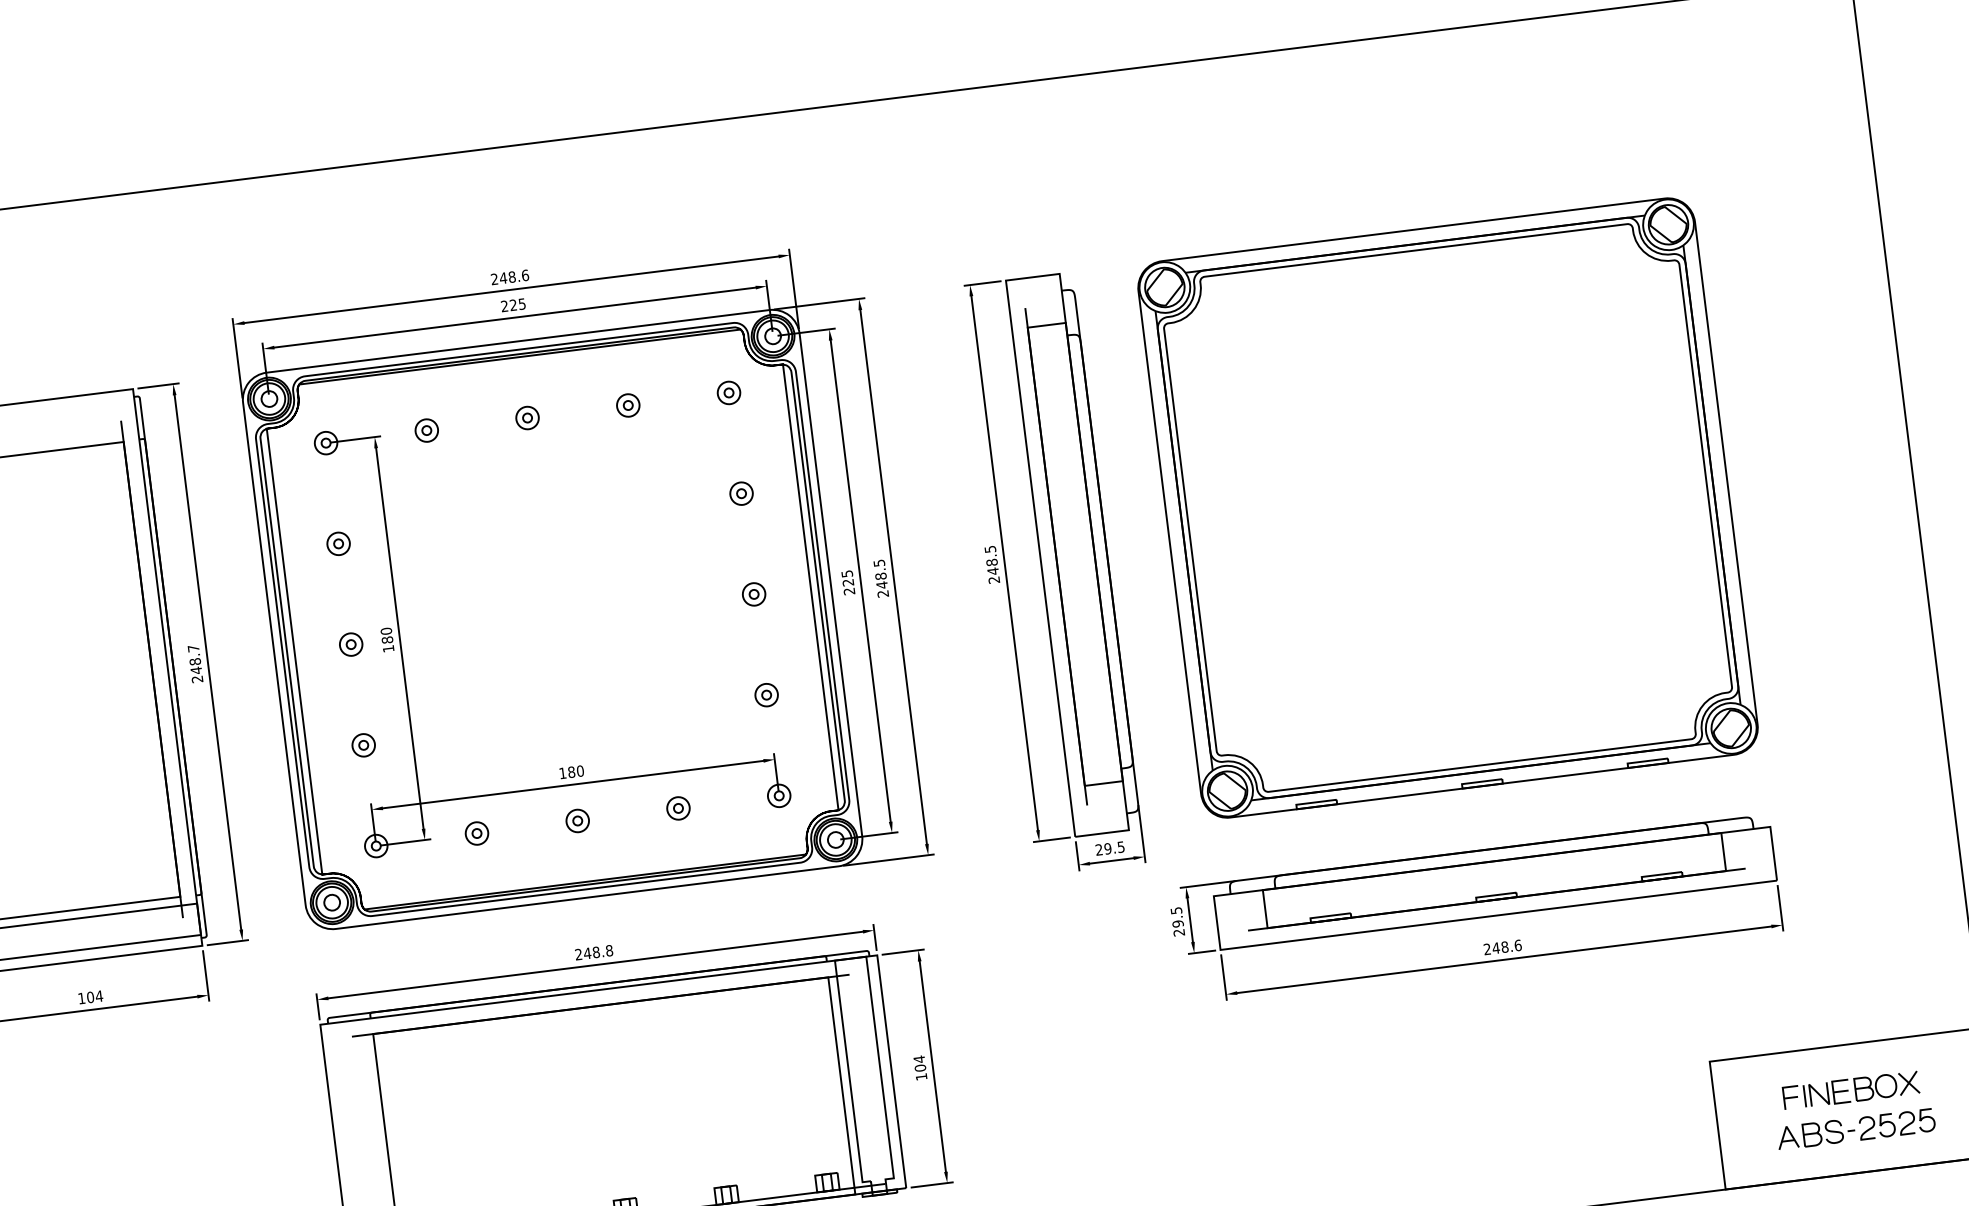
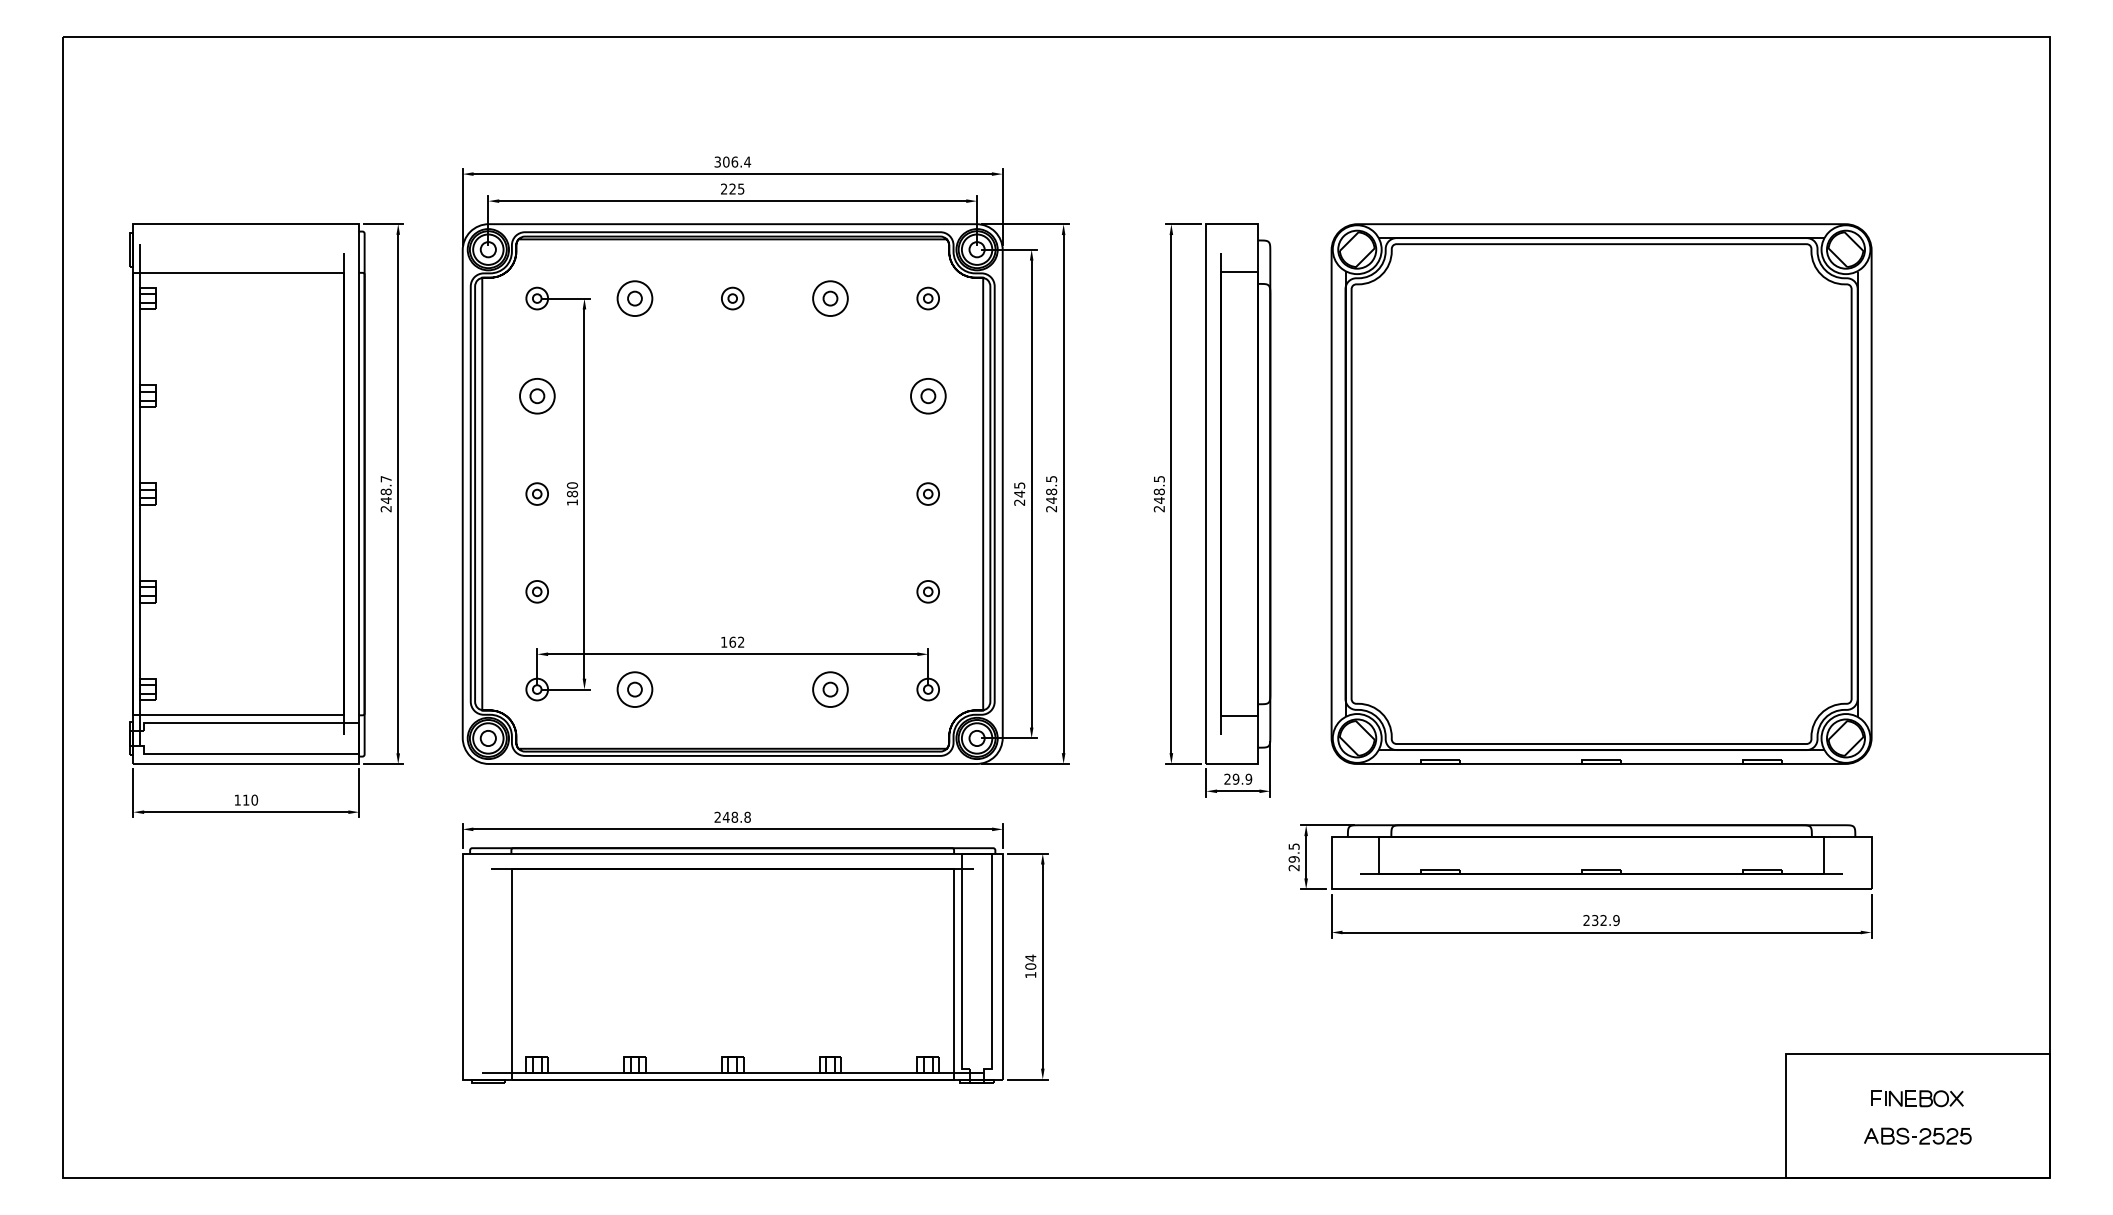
text: (509, 276) -> (732, 161), 248.6 -> 306.4
part: (628, 405) -> (830, 298), size x1.6
part: (426, 430) -> (634, 298), size x1.6
part: (740, 493) -> (927, 396), size x1.6
part: (337, 544) -> (536, 396), size x1.6
text: (848, 582) -> (1019, 493), 225 -> 245
text: (575, 770) -> (736, 641), 180 -> 162
part: (678, 808) -> (830, 689), size x1.6
part: (577, 820) -> (732, 689), removed
part: (476, 833) -> (634, 689), size x1.6
text: (1120, 846) -> (1248, 778), 29.5 -> 29.9
text: (1506, 946) -> (1605, 920), 248.6 -> 232.9
text: (94, 996) -> (250, 799), 104 -> 110
part: (1851, 1090) -> (1917, 1098), size x0.7
part: (1855, 1128) -> (1917, 1135), size x0.7

